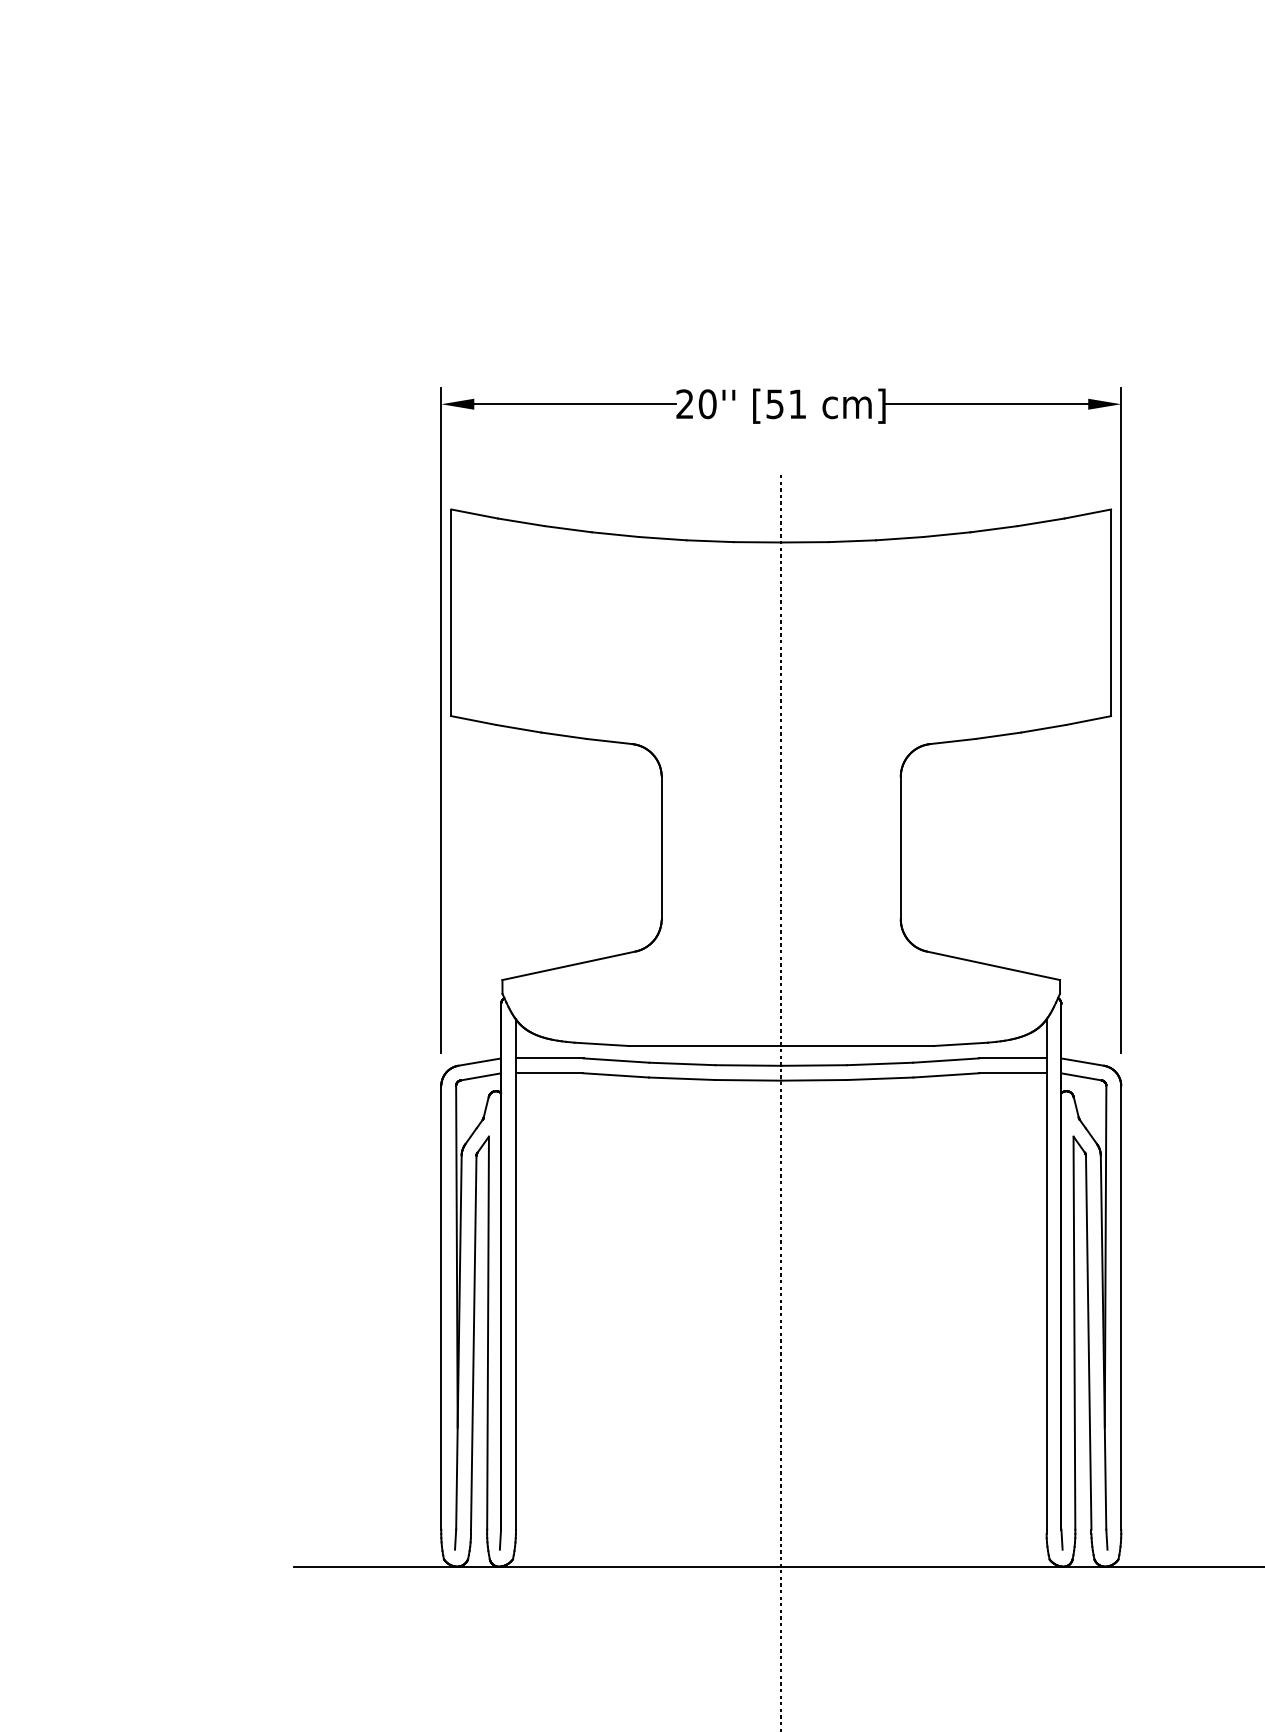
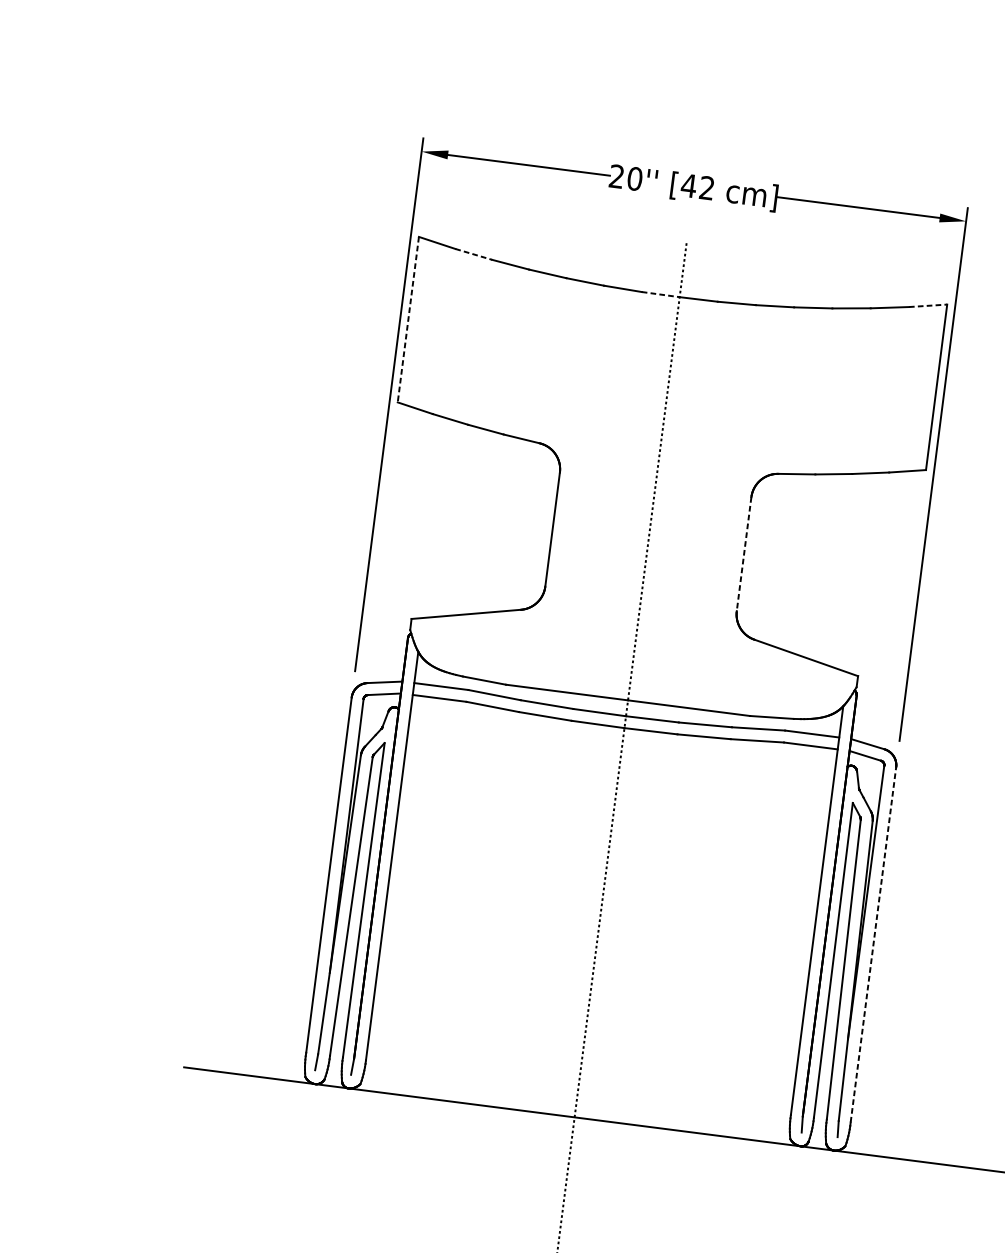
text: (785, 404) -> (697, 187), [51 -> [42
line: (1087, 514) -> (927, 306), solid -> dashed
line: (521, 522) -> (473, 254), solid -> dashed
line: (757, 542) -> (660, 294), solid -> dashed
line: (451, 613) -> (408, 320), solid -> dashed
line: (900, 848) -> (743, 554), solid -> dashed
line: (1121, 1307) -> (873, 944), solid -> dashed

